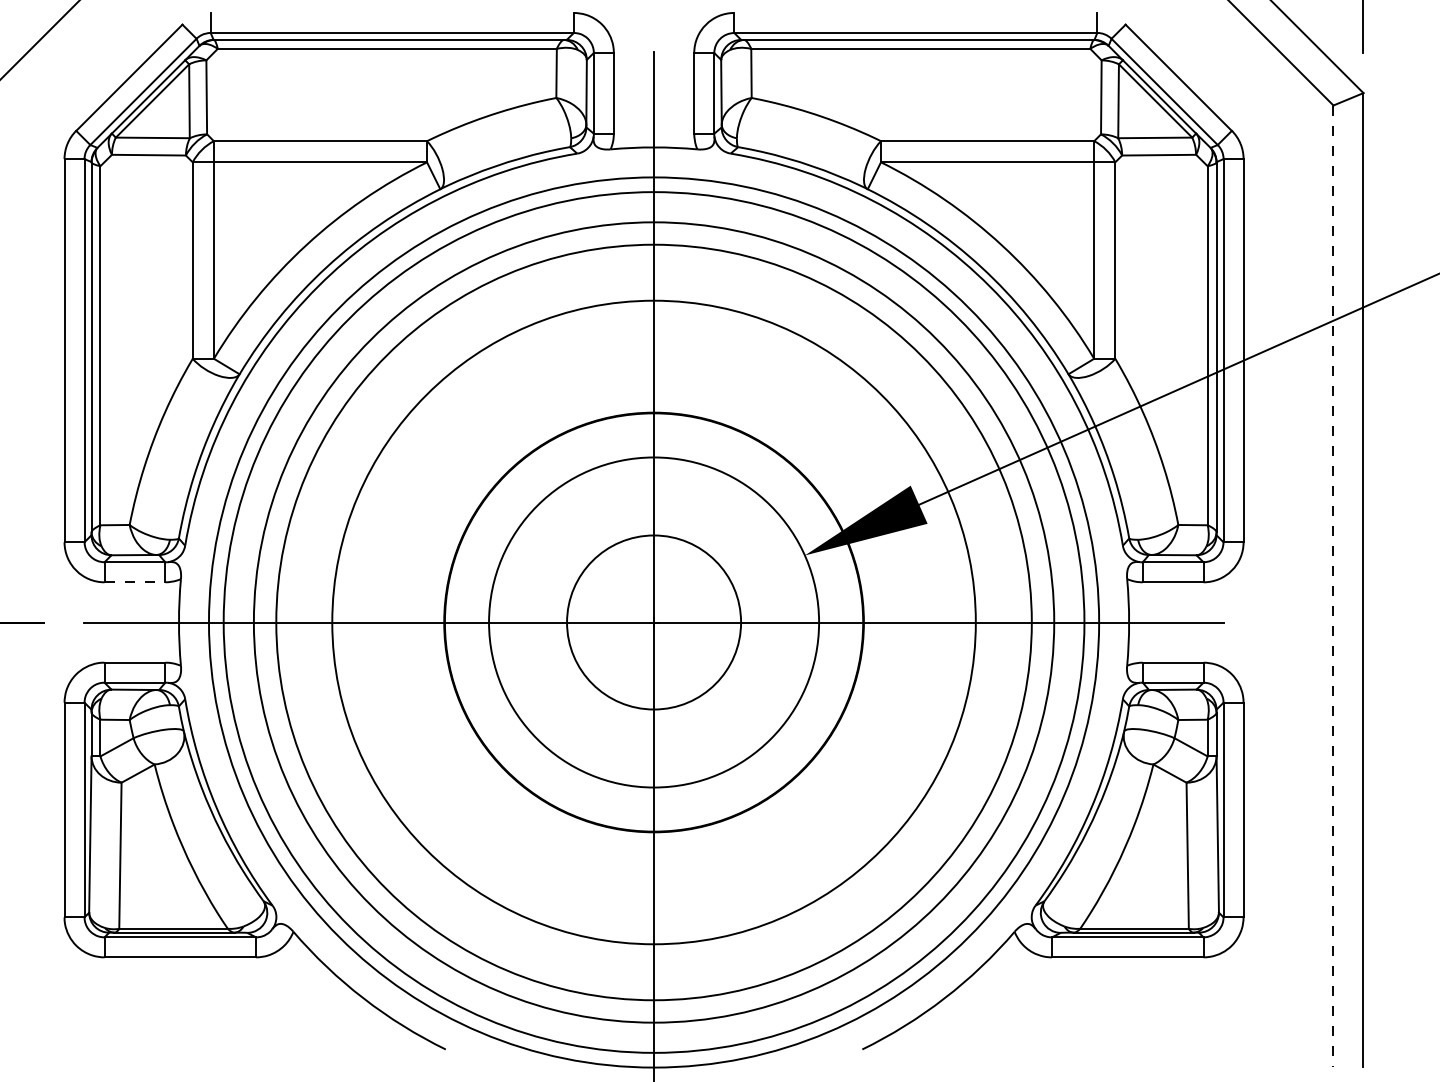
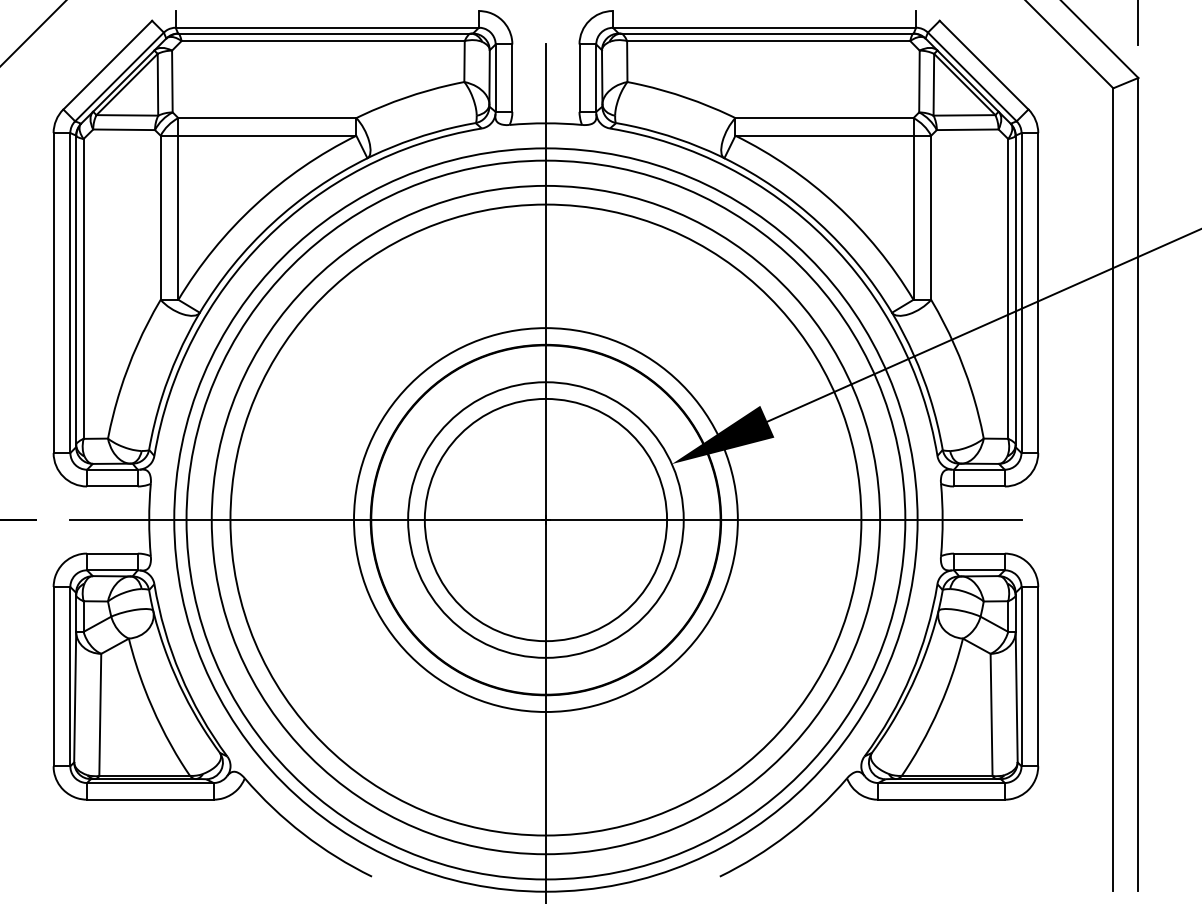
line: (135, 582) -> (112, 486), dashed -> solid
line: (1333, 586) -> (1113, 489), dashed -> solid
circle: (653, 622) -> (545, 520), size x0.71
circle: (654, 622) -> (546, 520), size x1.67

